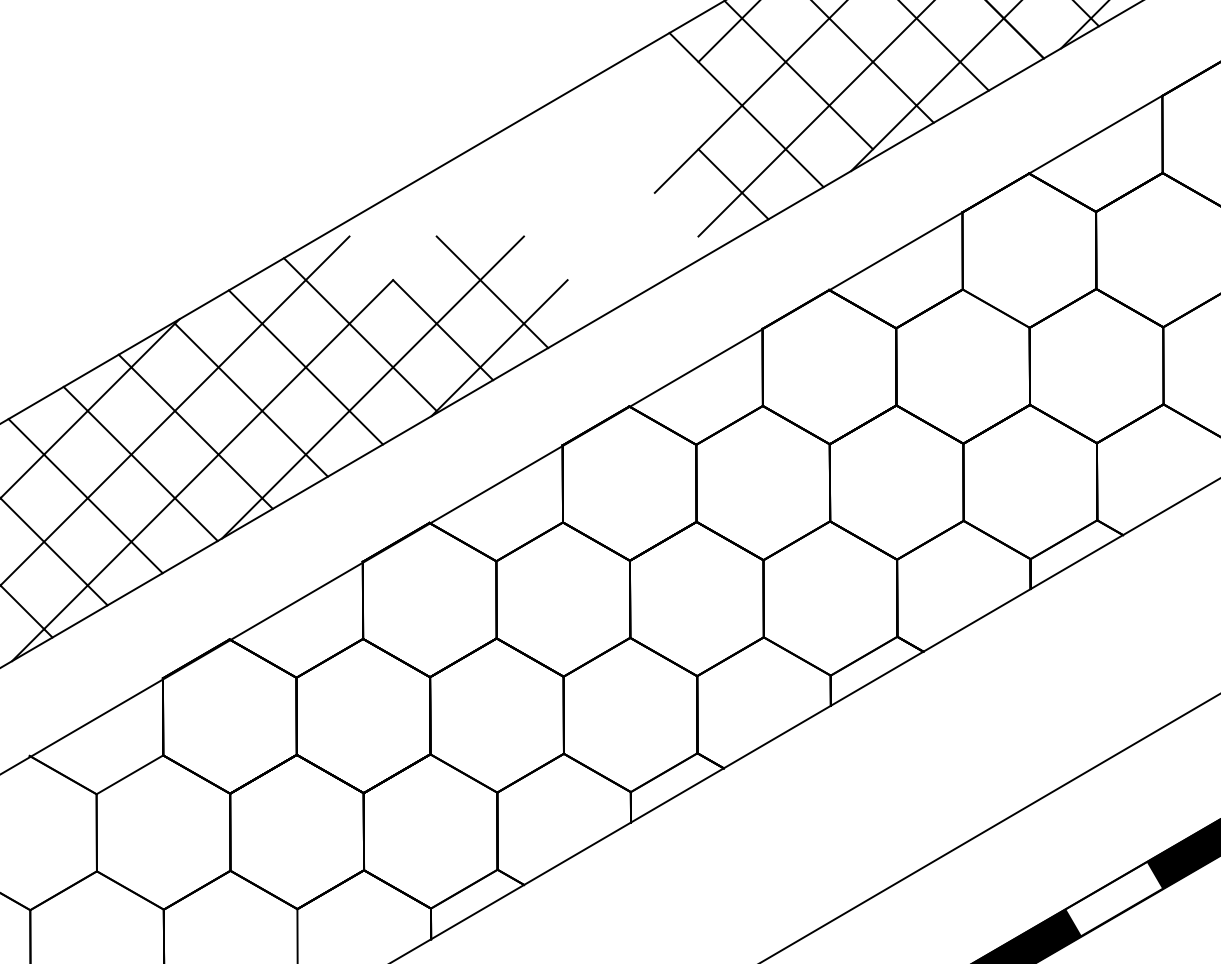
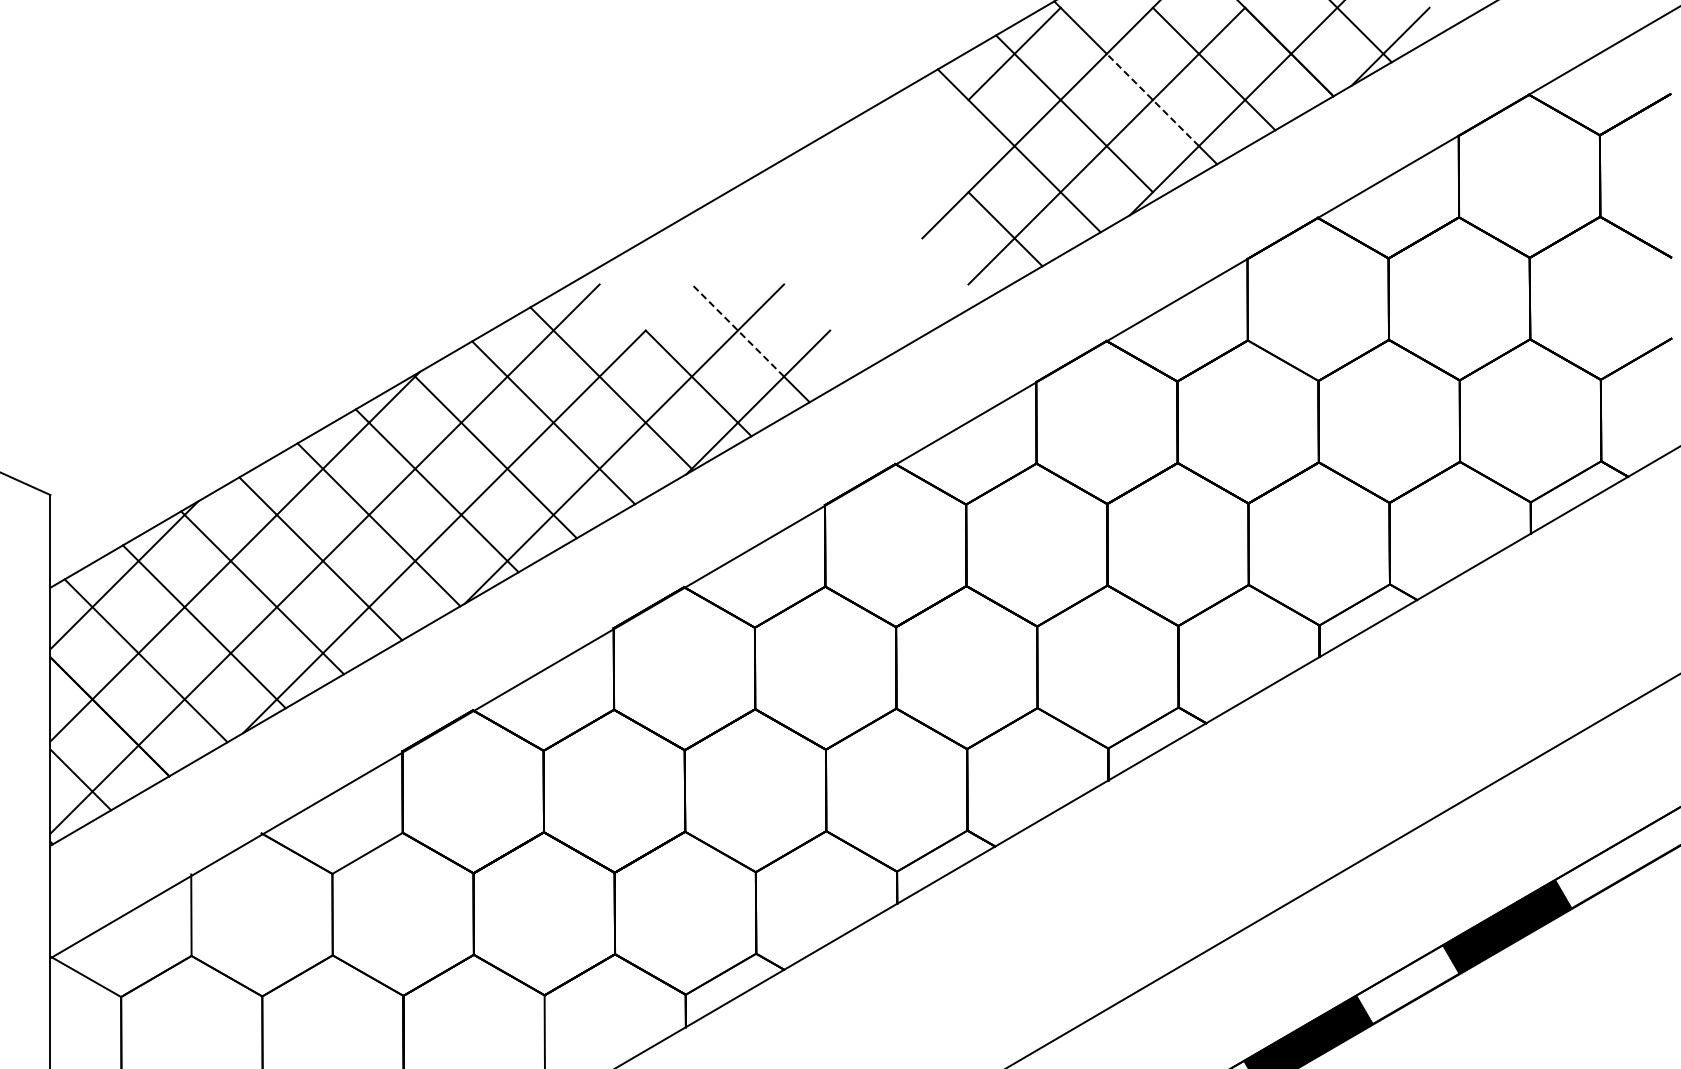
line: (872, 61) -> (1152, 99), solid -> dashed
line: (479, 280) -> (737, 330), solid -> dashed

